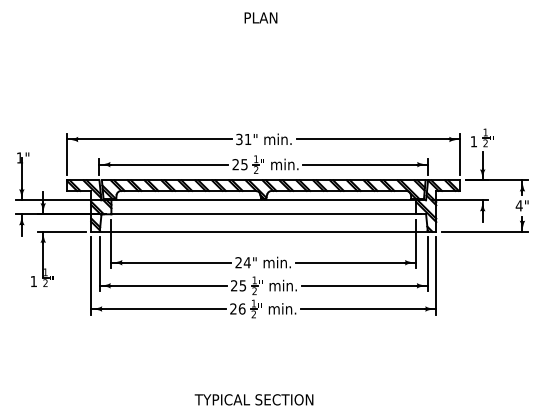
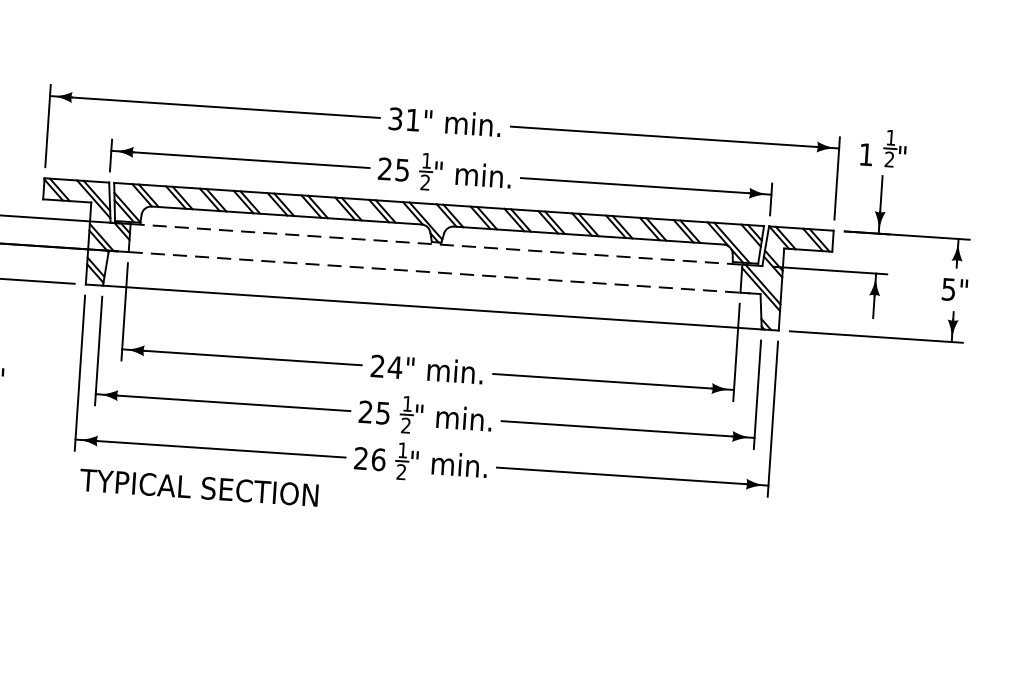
line: (264, 200) -> (437, 244), solid -> dashed
text: (518, 205) -> (947, 288), 4" -> 5"
line: (266, 214) -> (440, 273), solid -> dashed
text: (253, 399) -> (197, 487), moved

